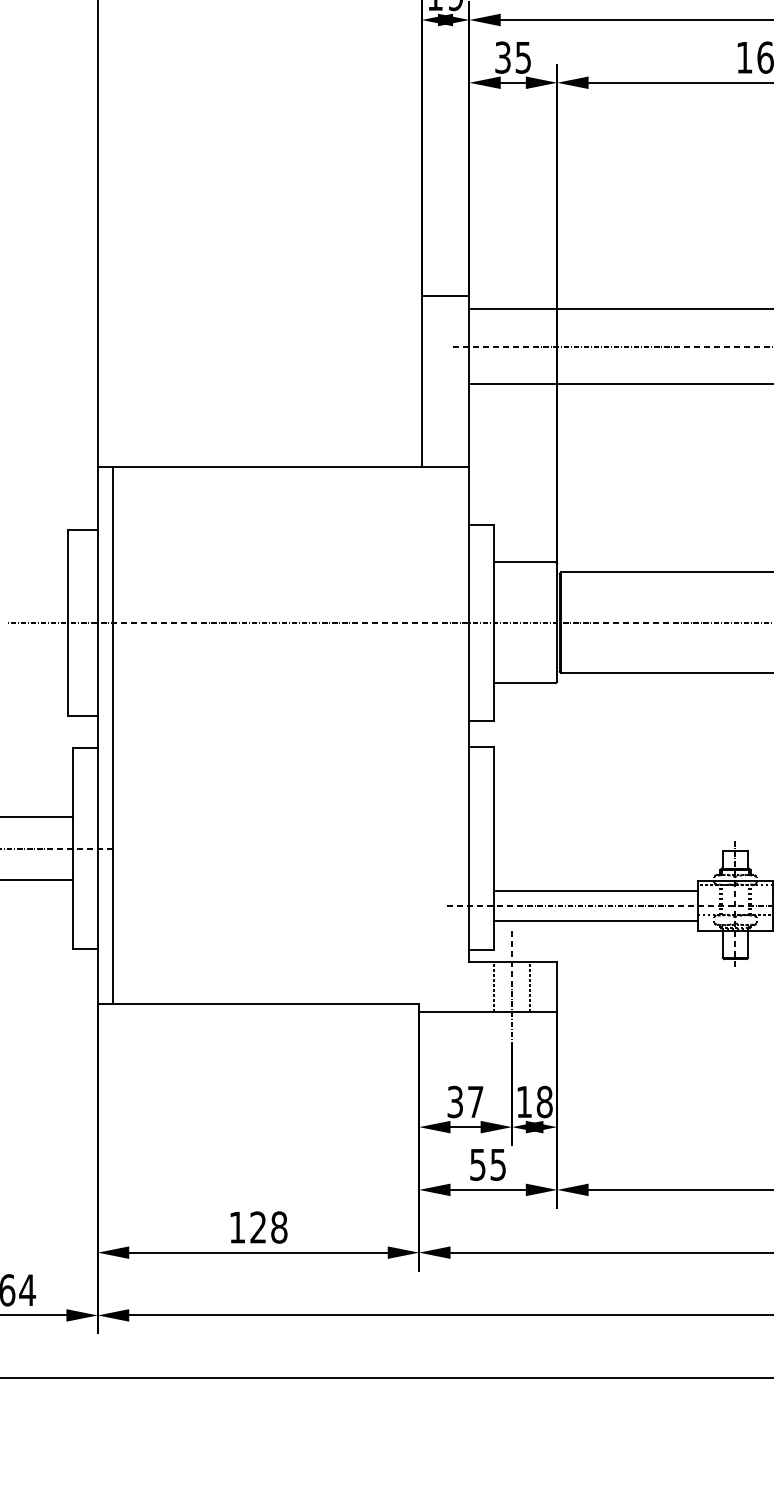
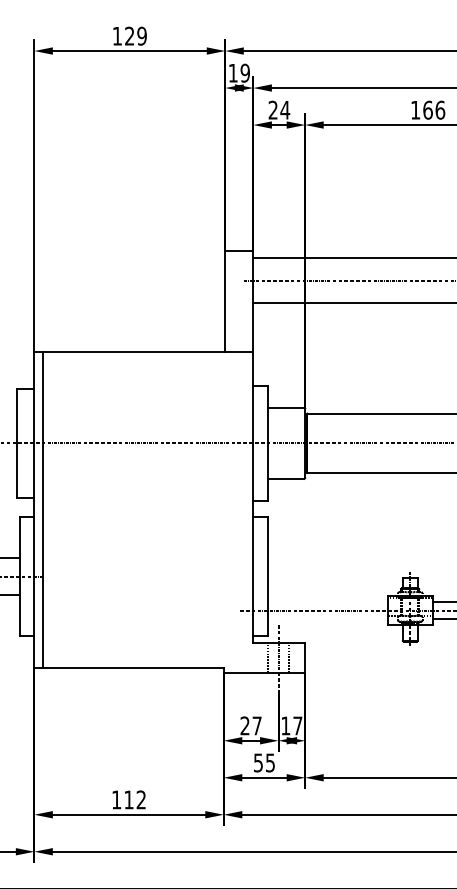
text: (513, 58) -> (279, 110), 35 -> 24
line: (596, 890) -> (328, 601), removed
line: (596, 921) -> (328, 619), removed
text: (454, 1101) -> (244, 725), 37 -> 27
text: (544, 1101) -> (297, 725), 18 -> 17
text: (269, 1226) -> (135, 799), 128 -> 112

